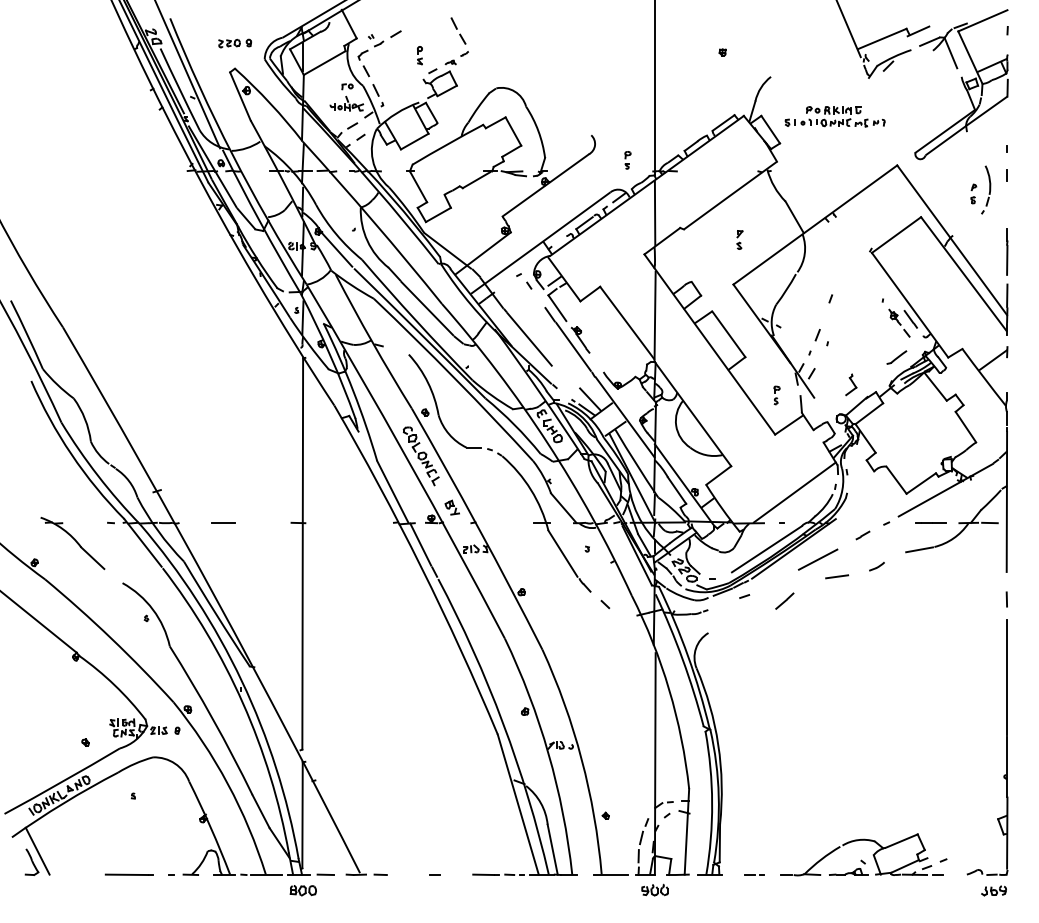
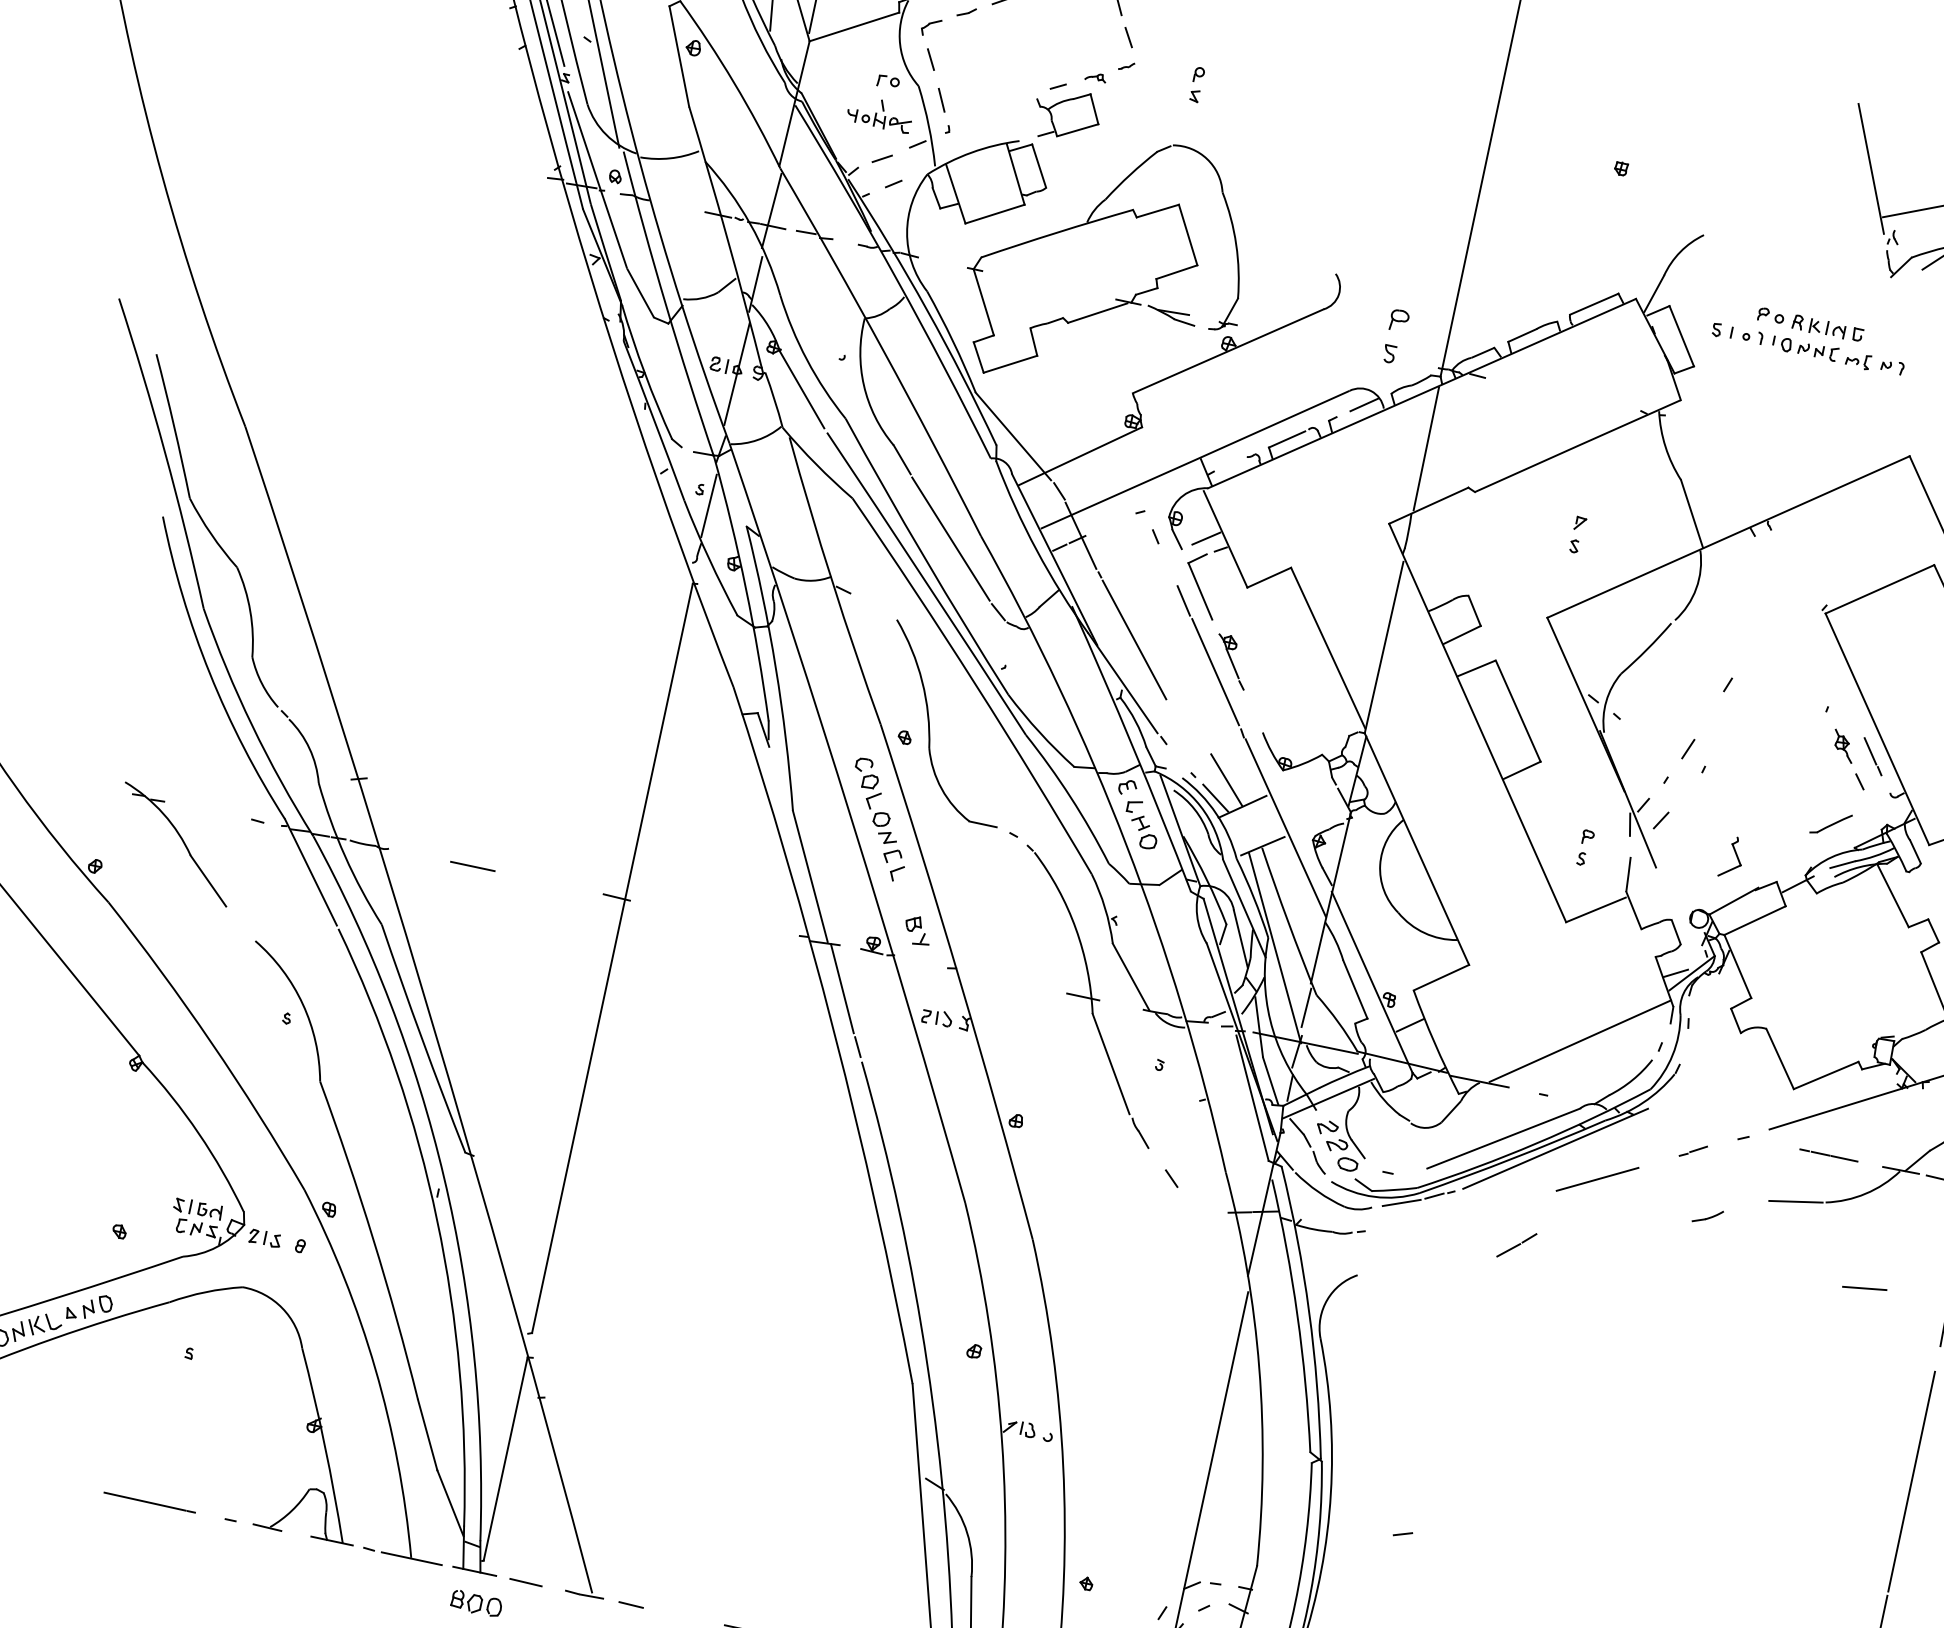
part: (419, 55) -> (1196, 84), moved
part: (627, 160) -> (1394, 336), size x1.6
line: (837, 576) -> (1865, 1288), moved
line: (744, 596) -> (1402, 1534), moved

